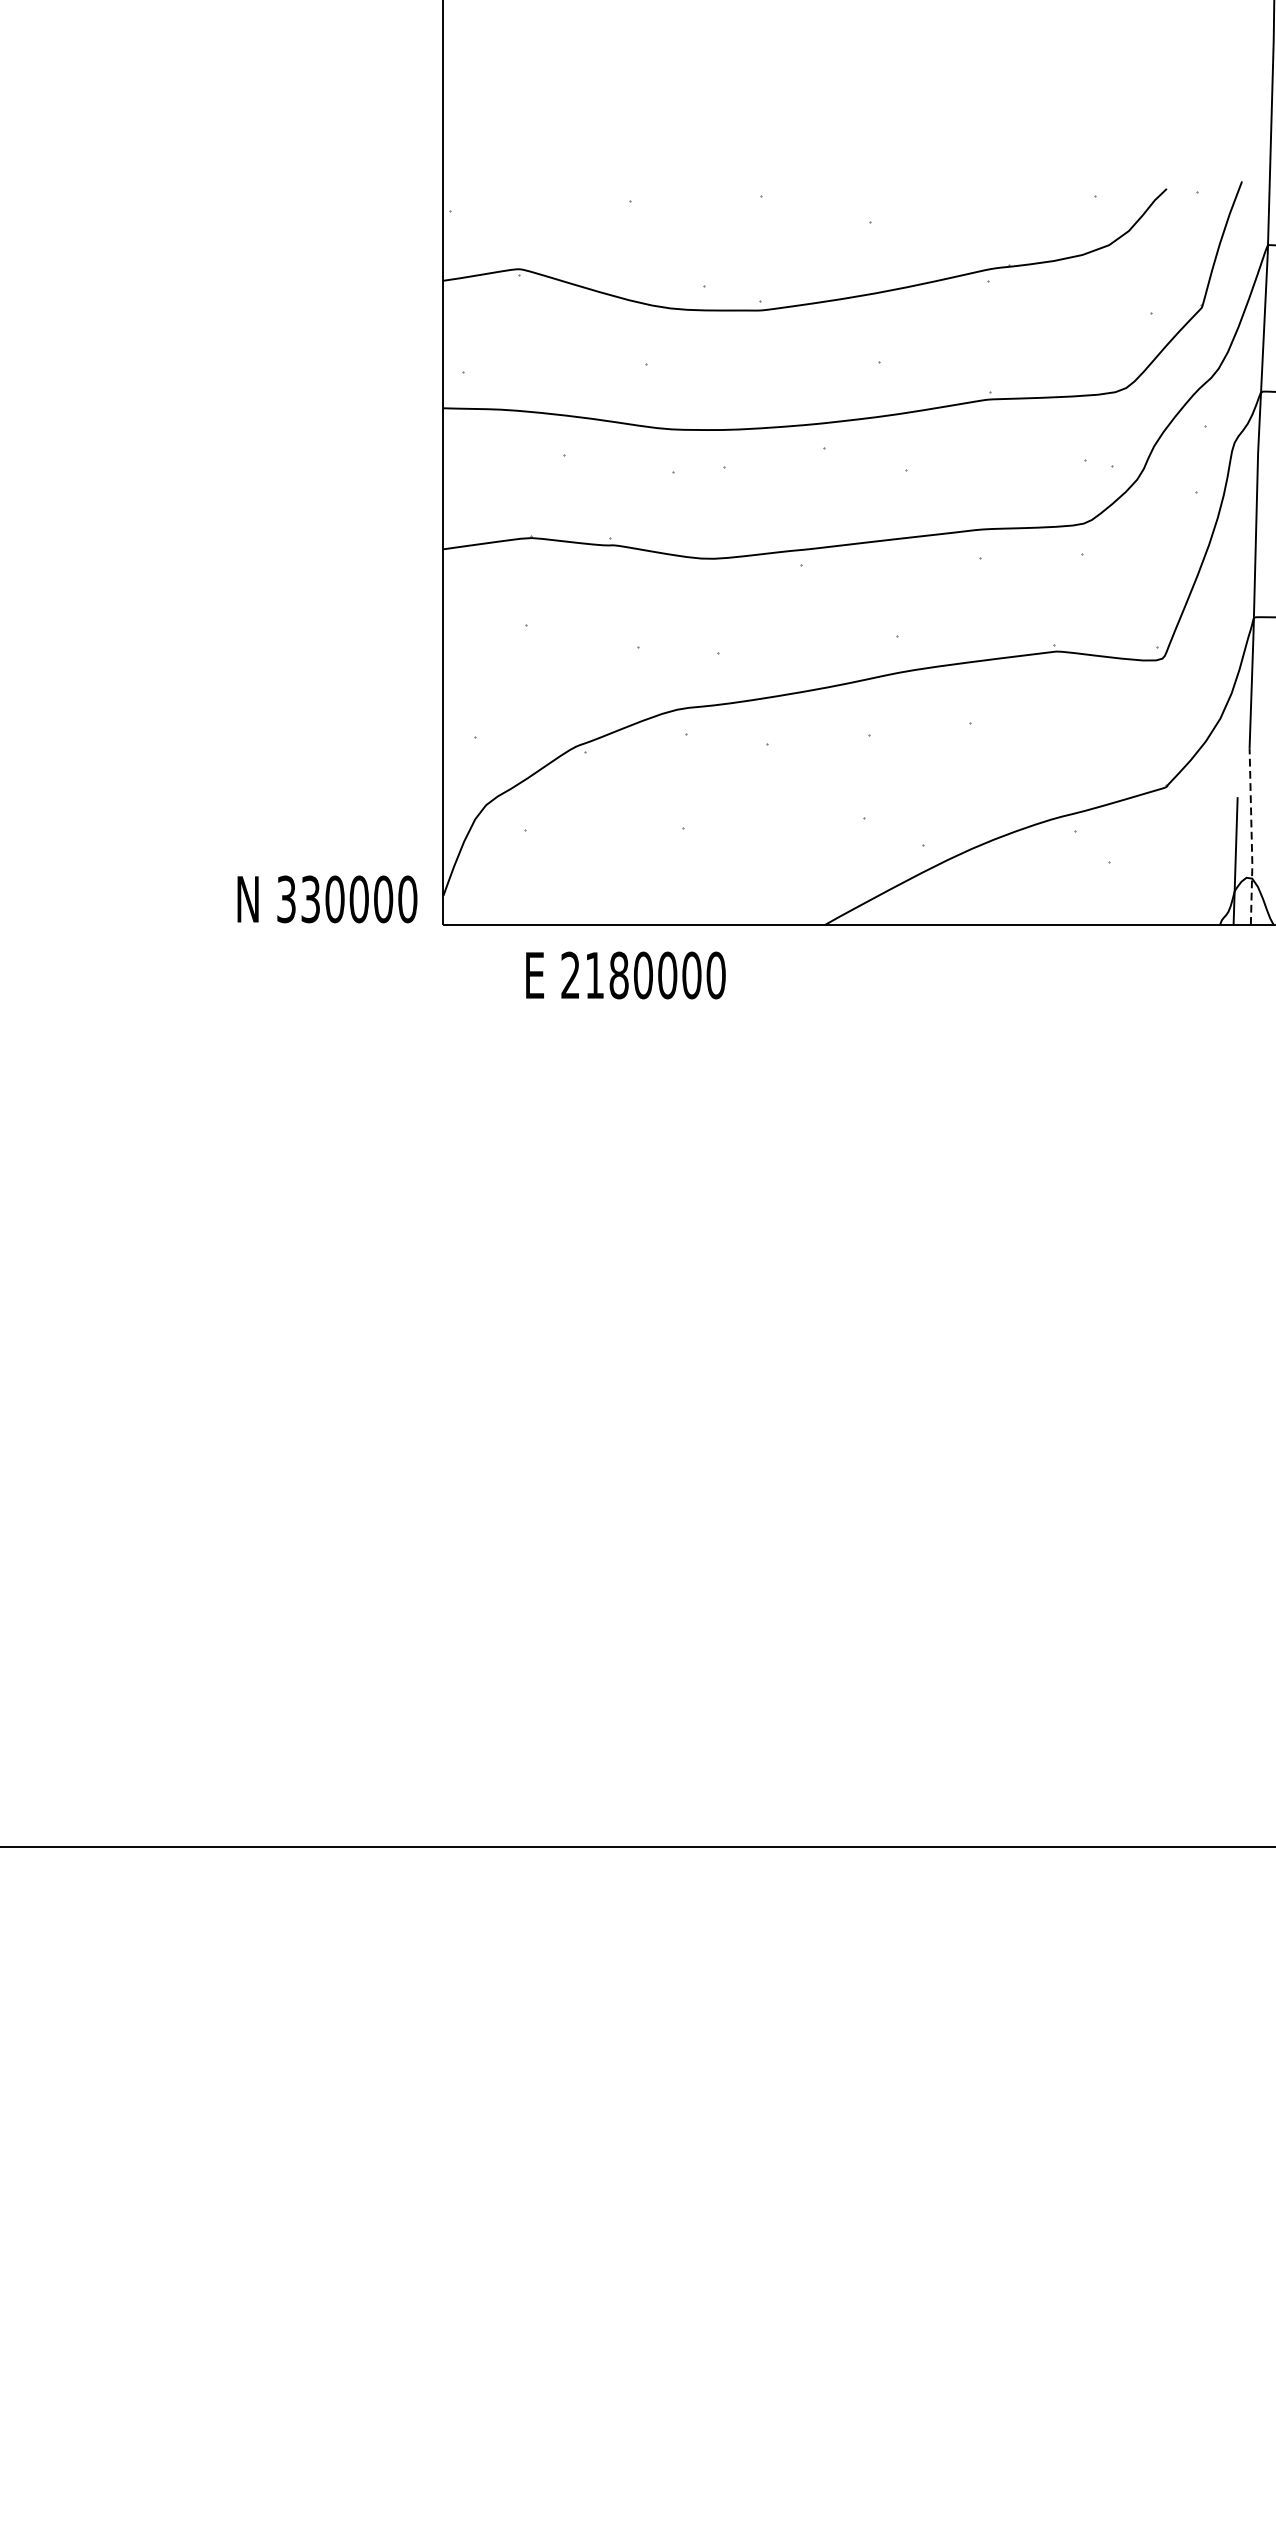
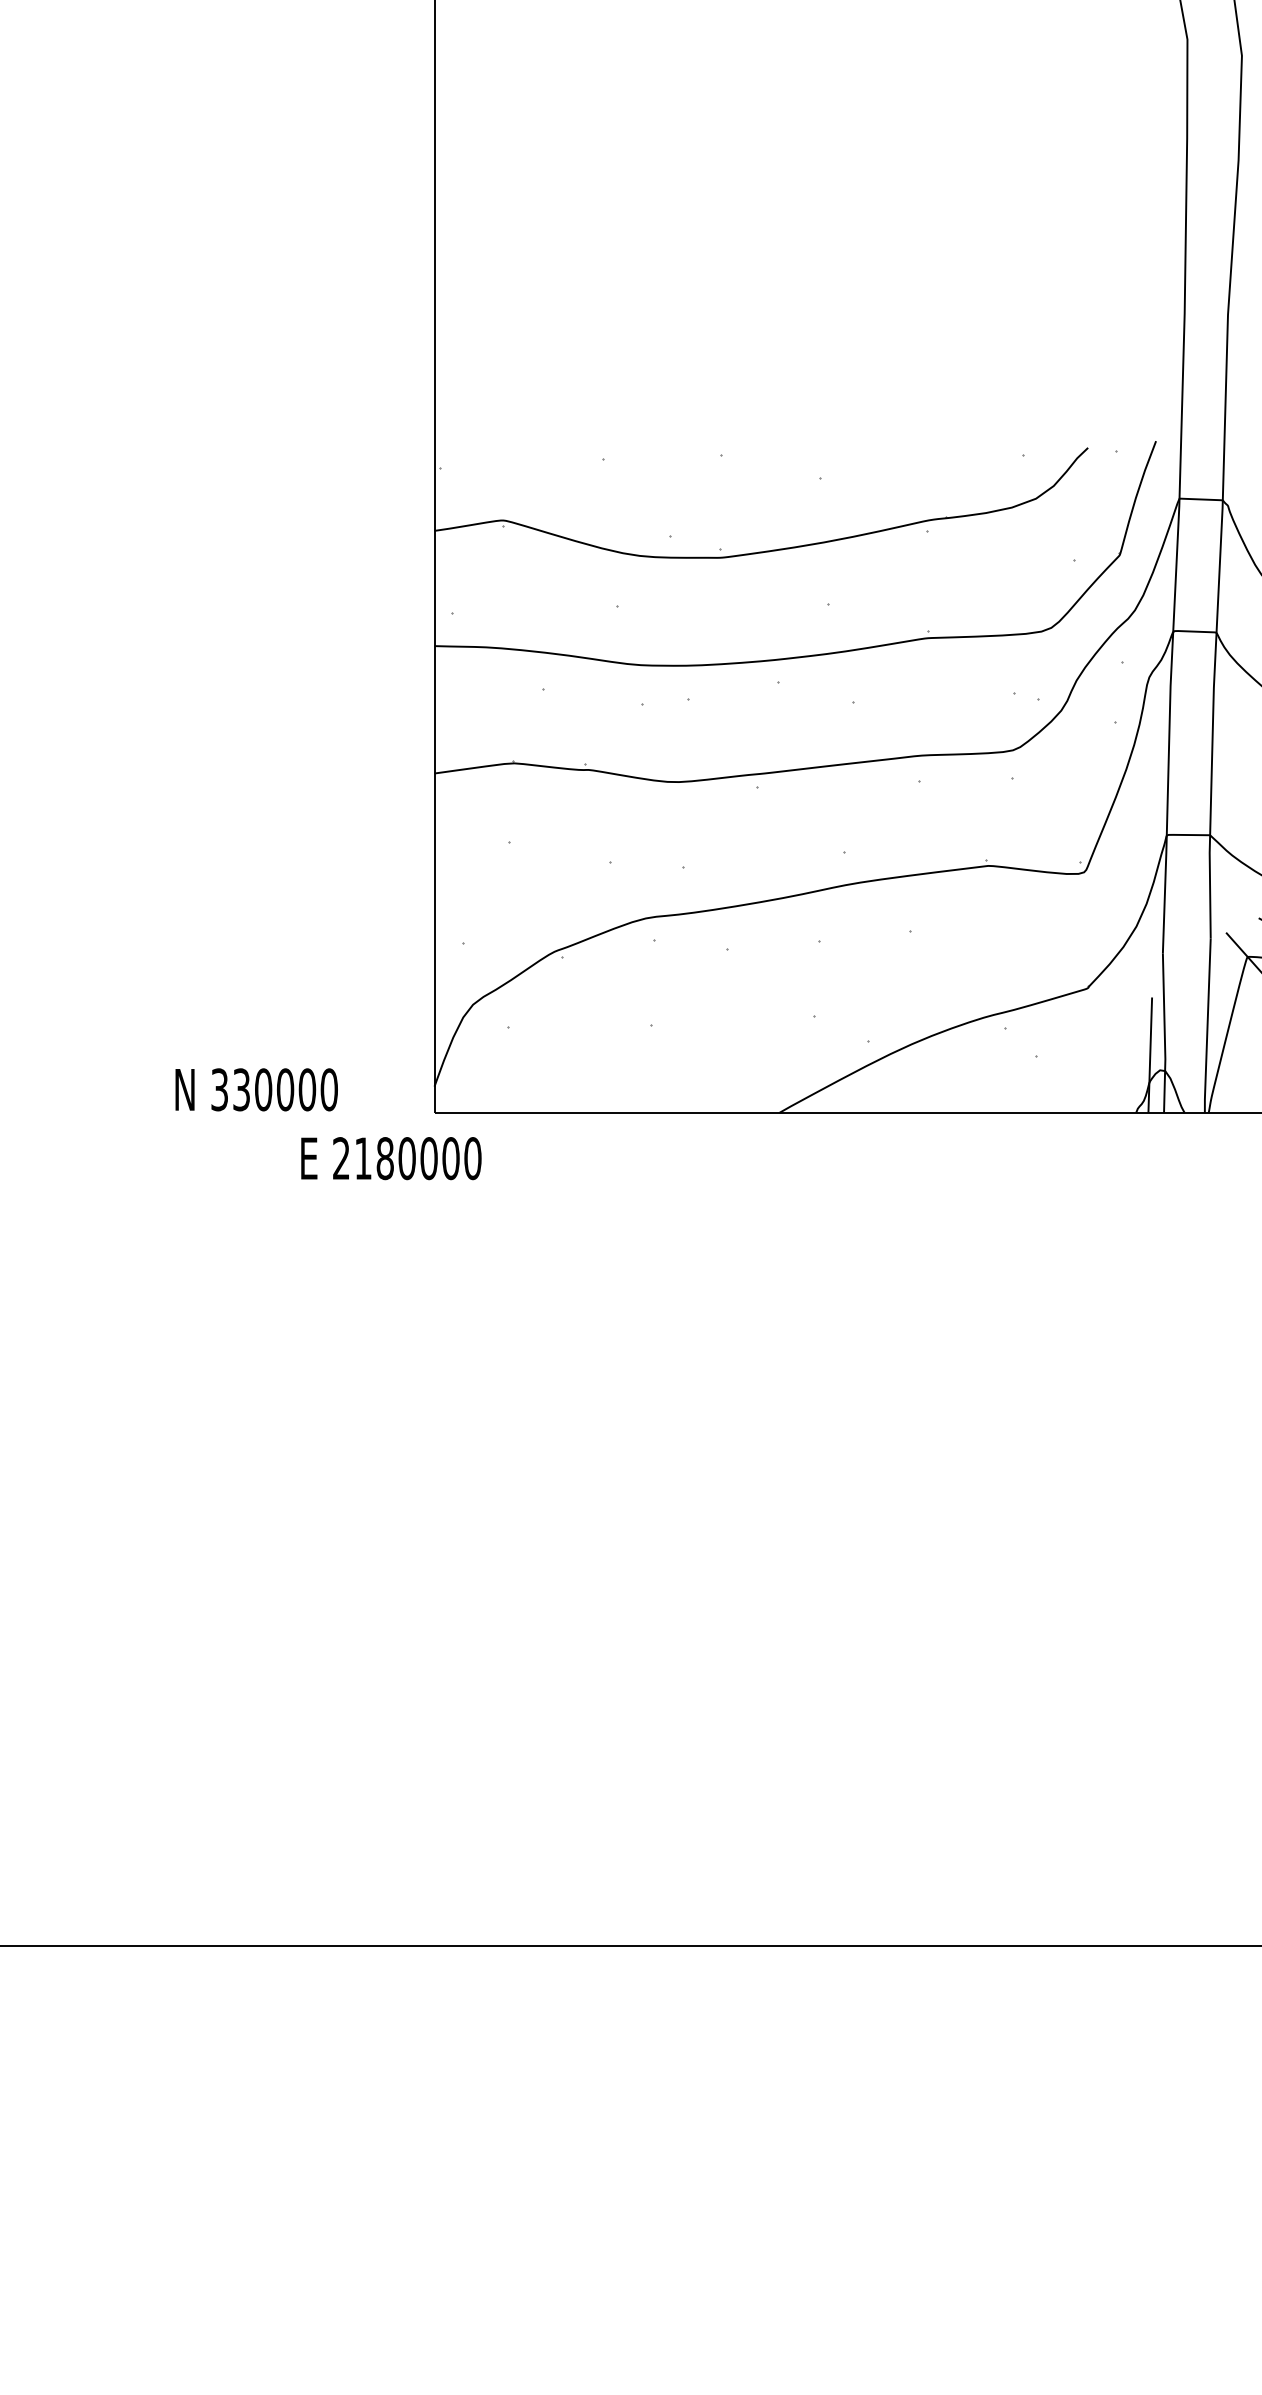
line: (1251, 837) -> (1164, 1033), dashed -> solid
text: (327, 899) -> (256, 1089), moved
text: (626, 975) -> (391, 1158), moved

